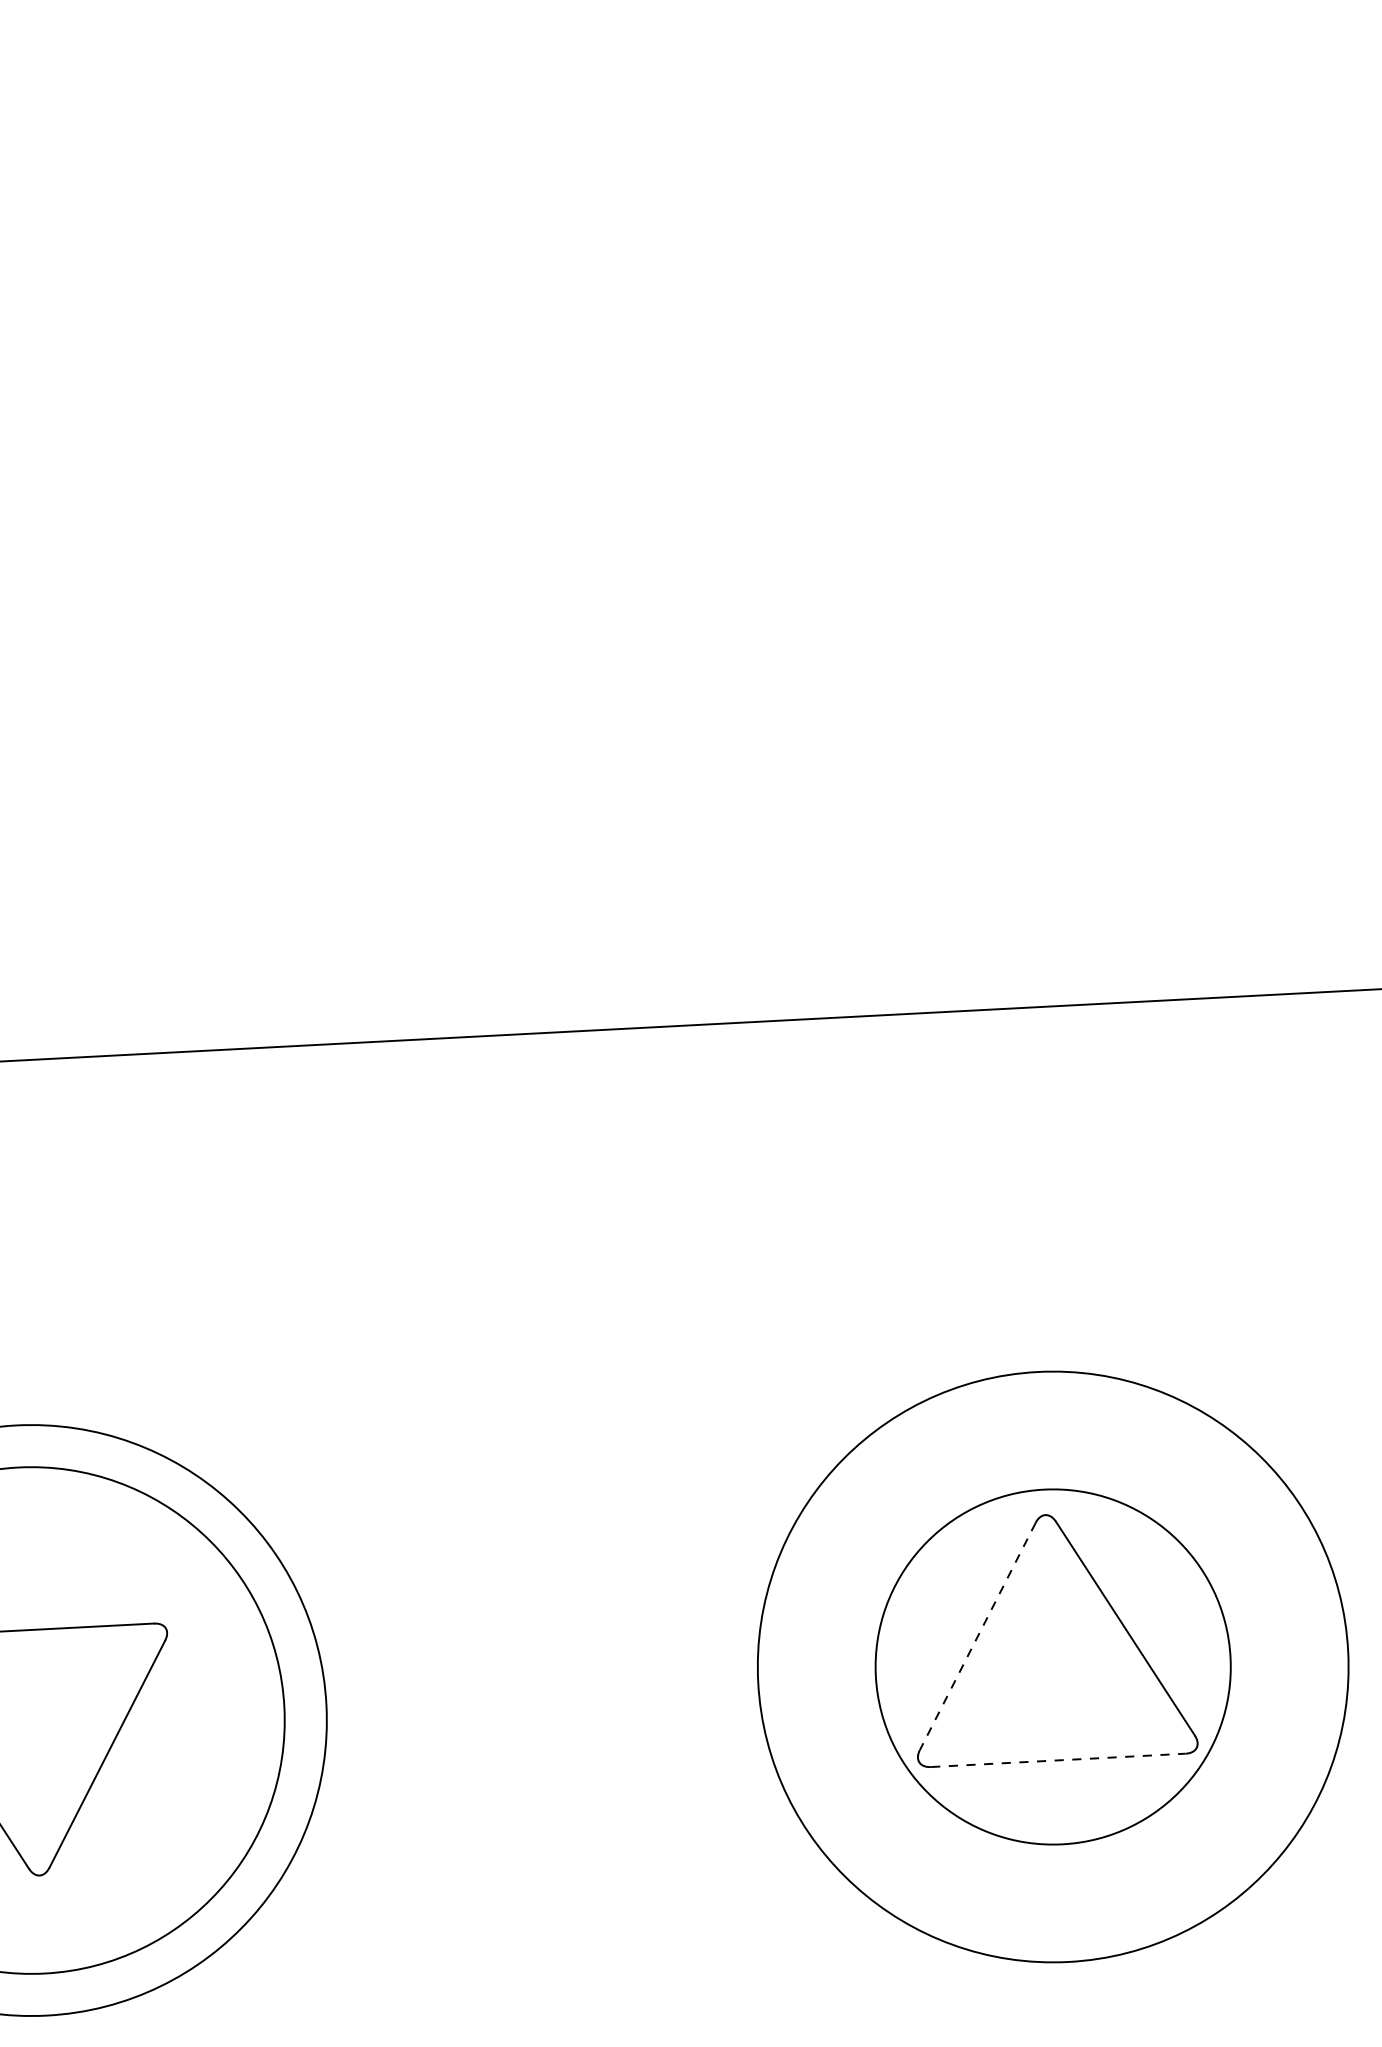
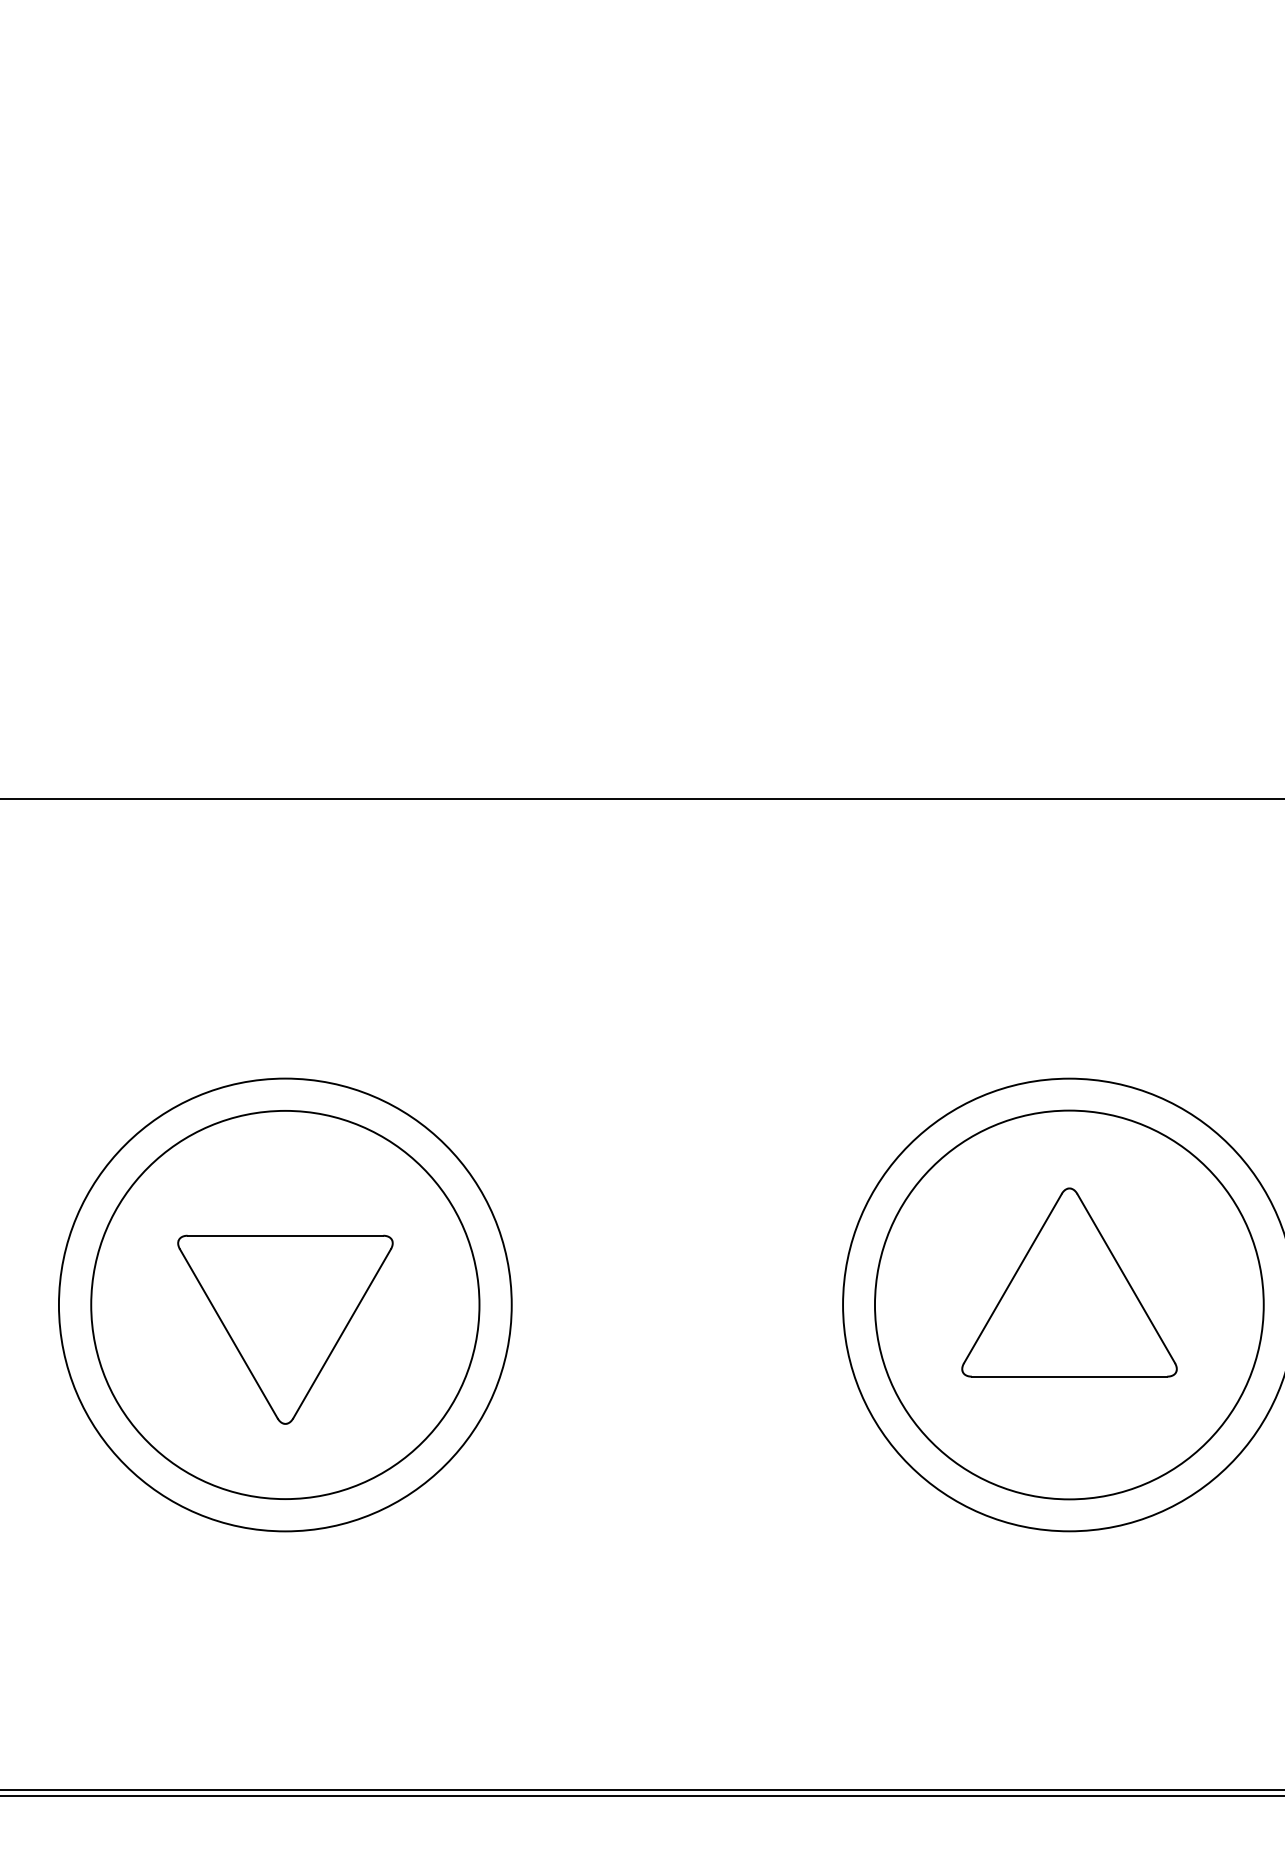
line: (977, 1636) -> (1012, 1278), dashed -> solid
circle: (1052, 1666) -> (1068, 1304), size x1.43
line: (1058, 1760) -> (1069, 1376), dashed -> solid

